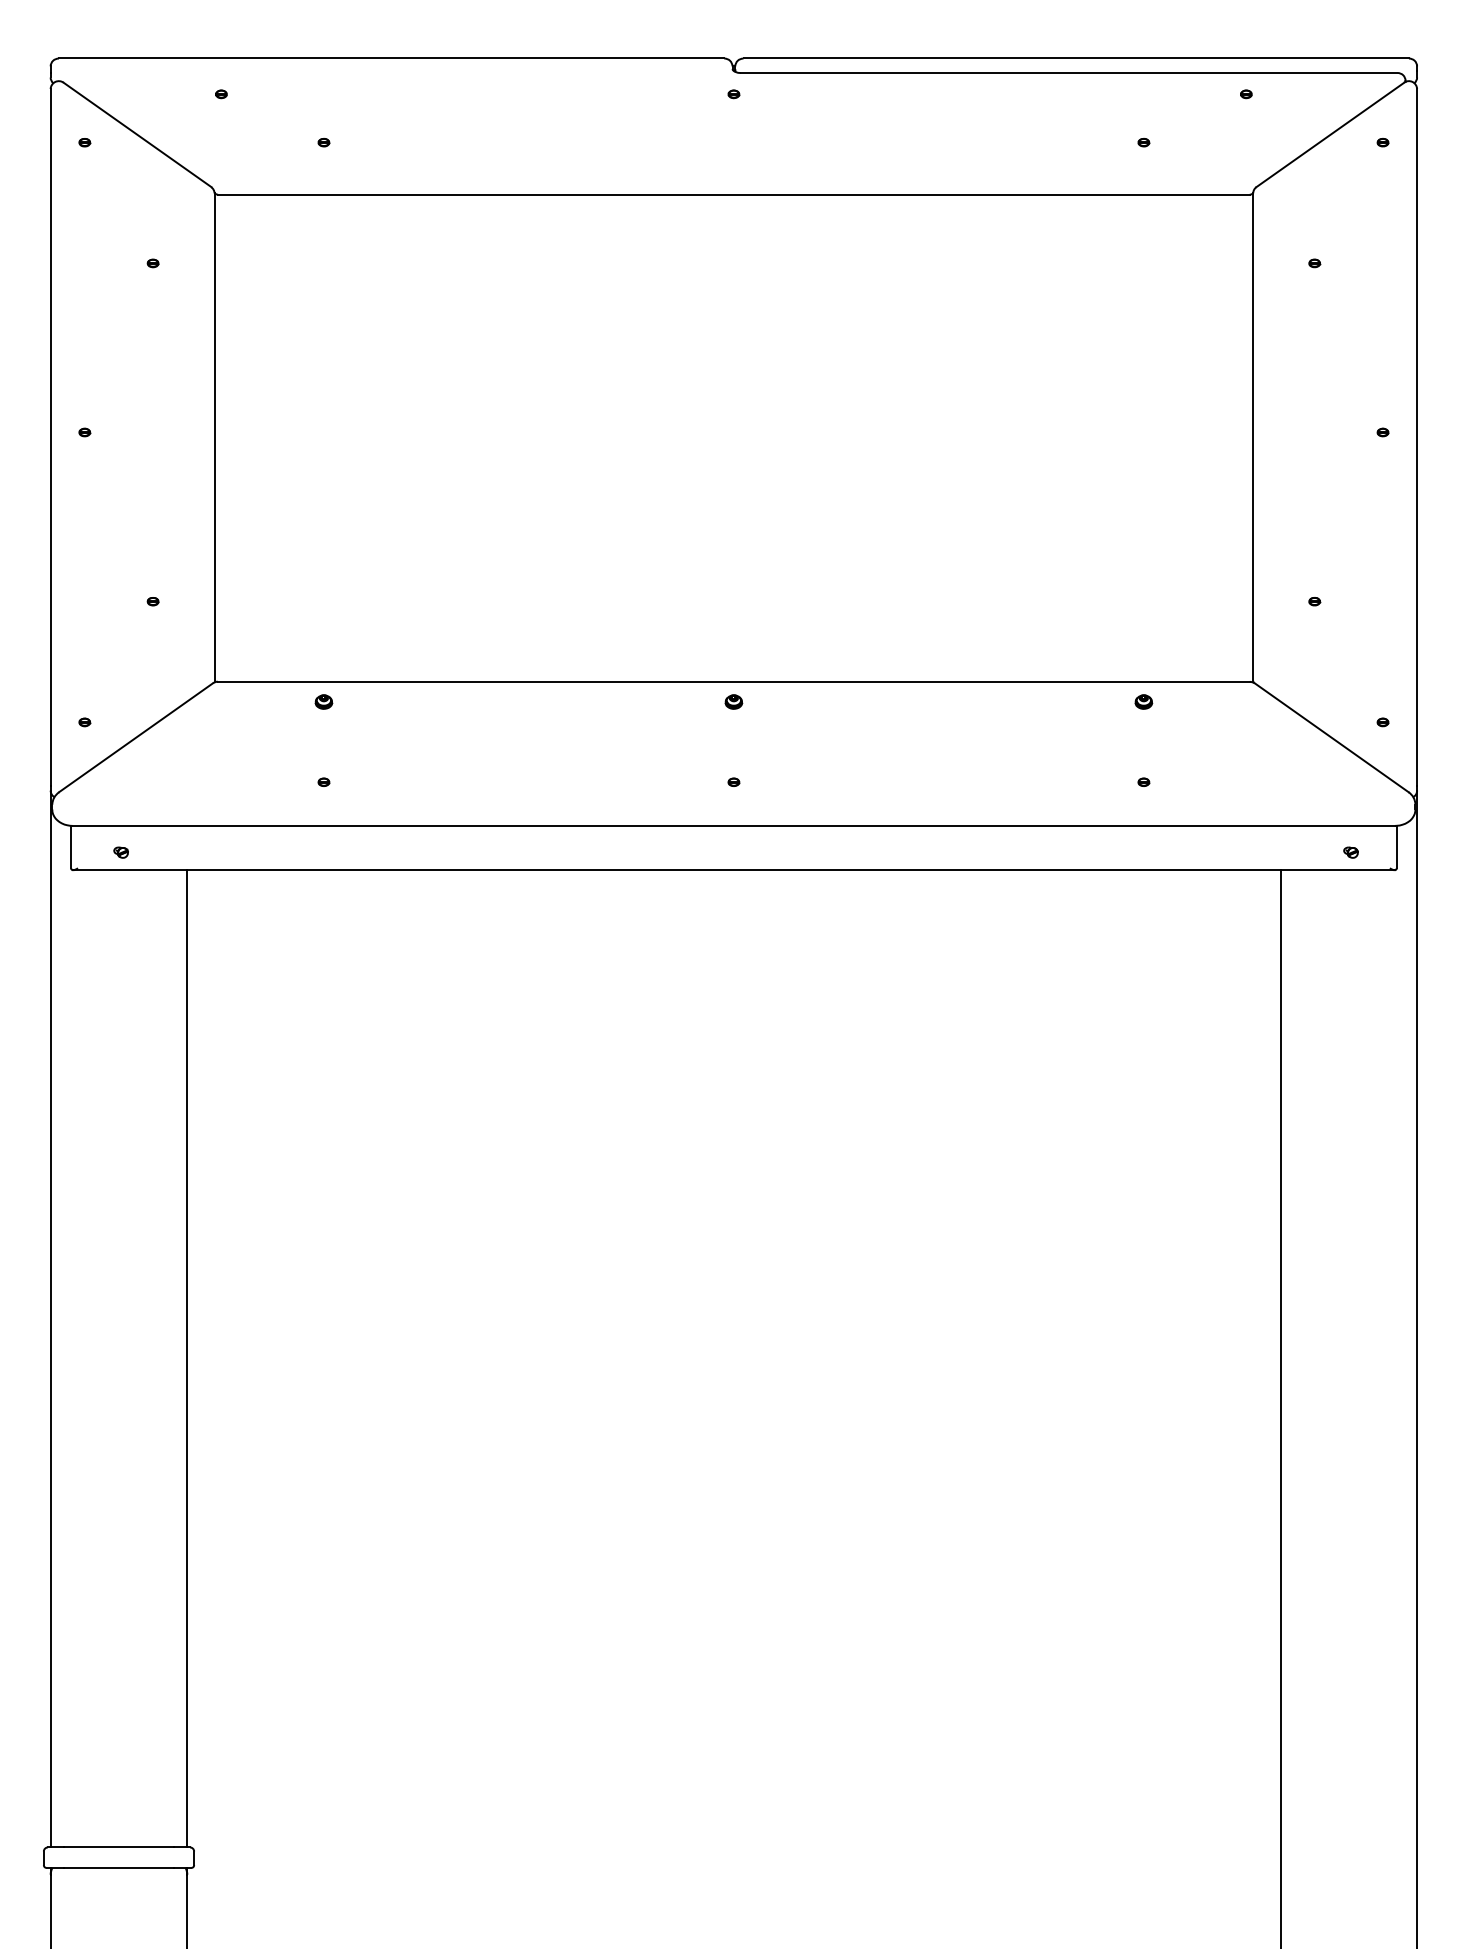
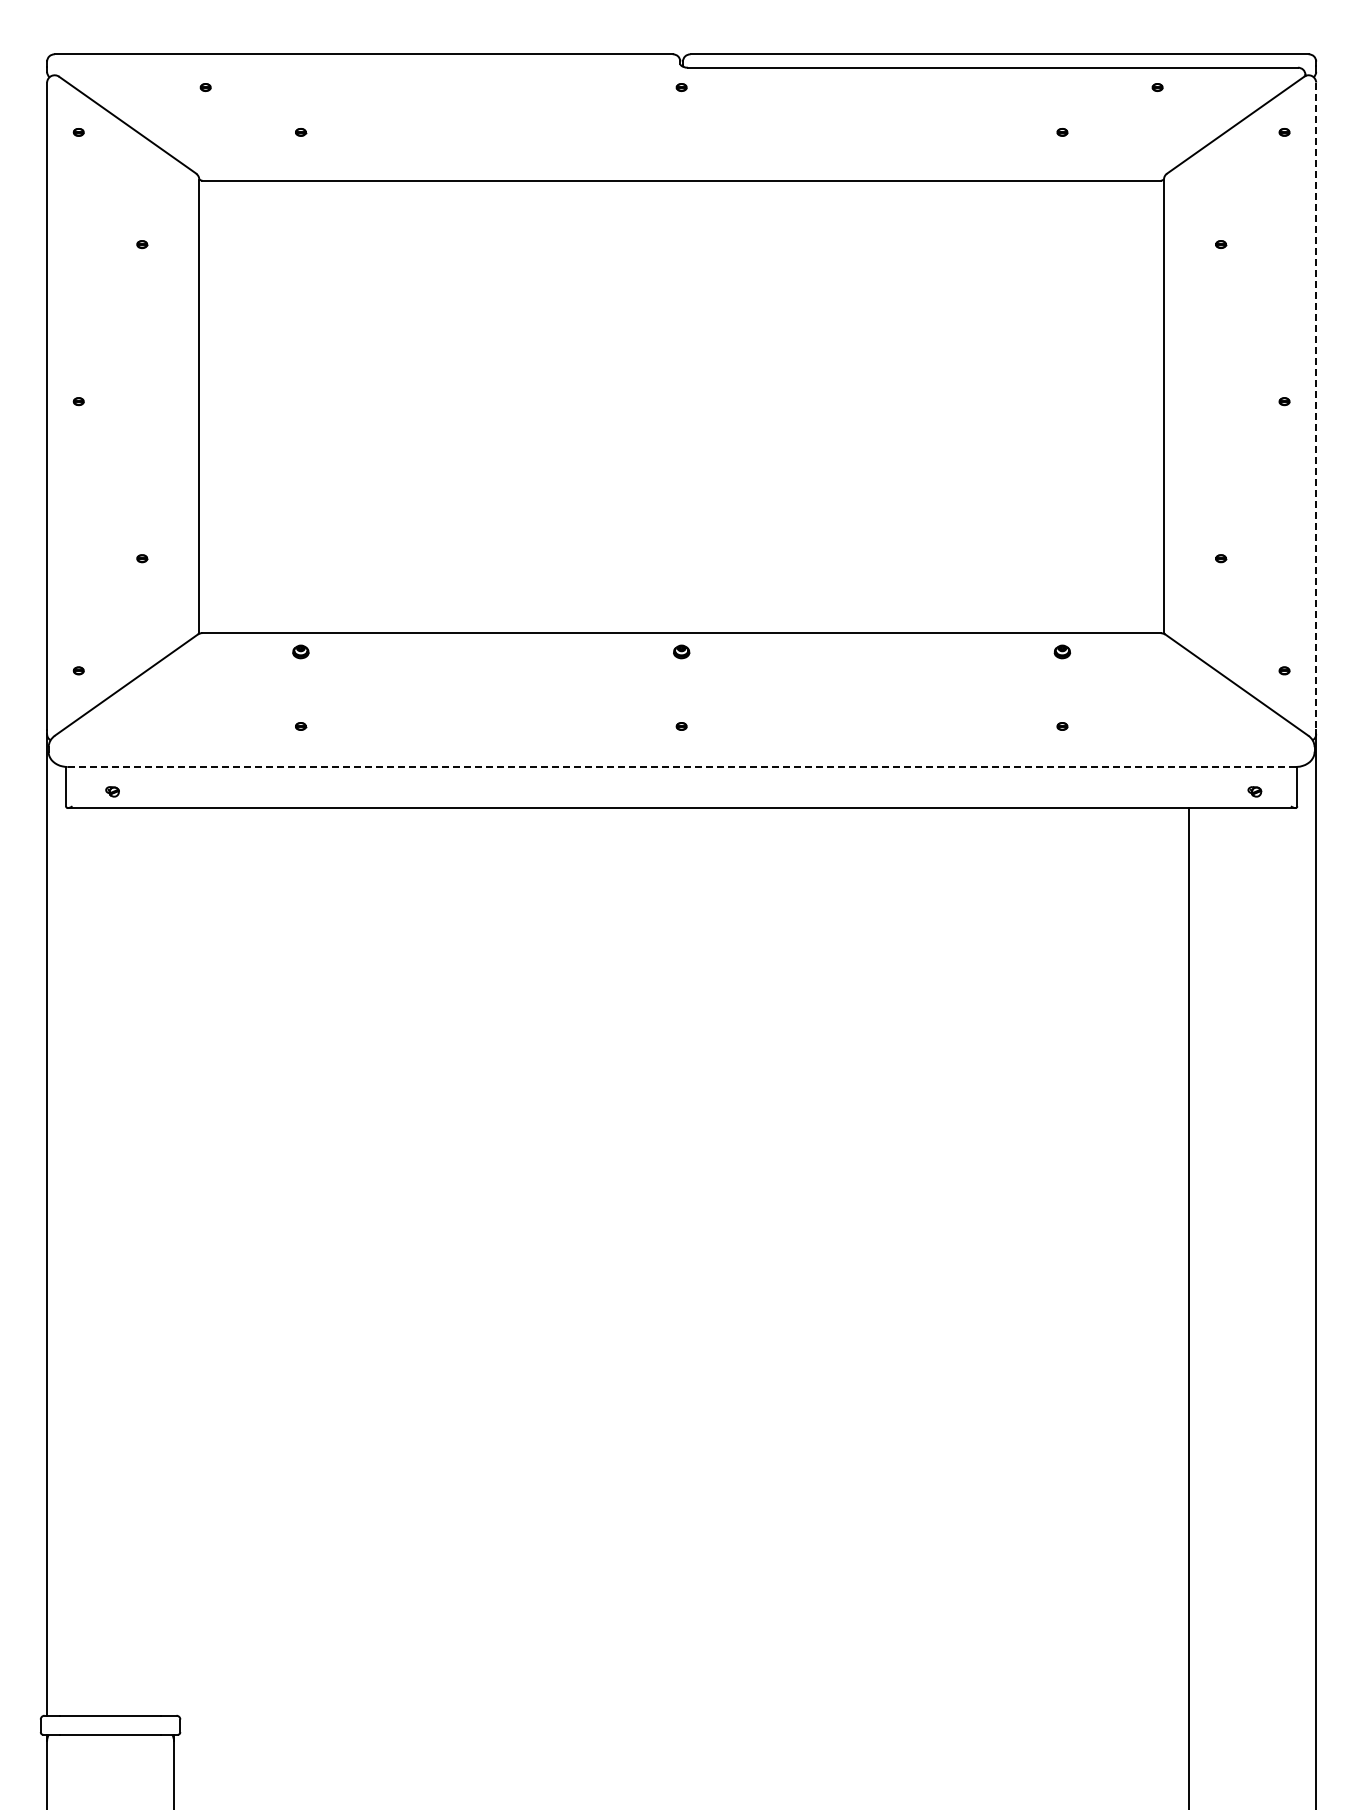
line: (1417, 437) -> (1316, 406), solid -> dashed
line: (733, 826) -> (681, 767), solid -> dashed
line: (187, 1358) -> (174, 1261), removed

